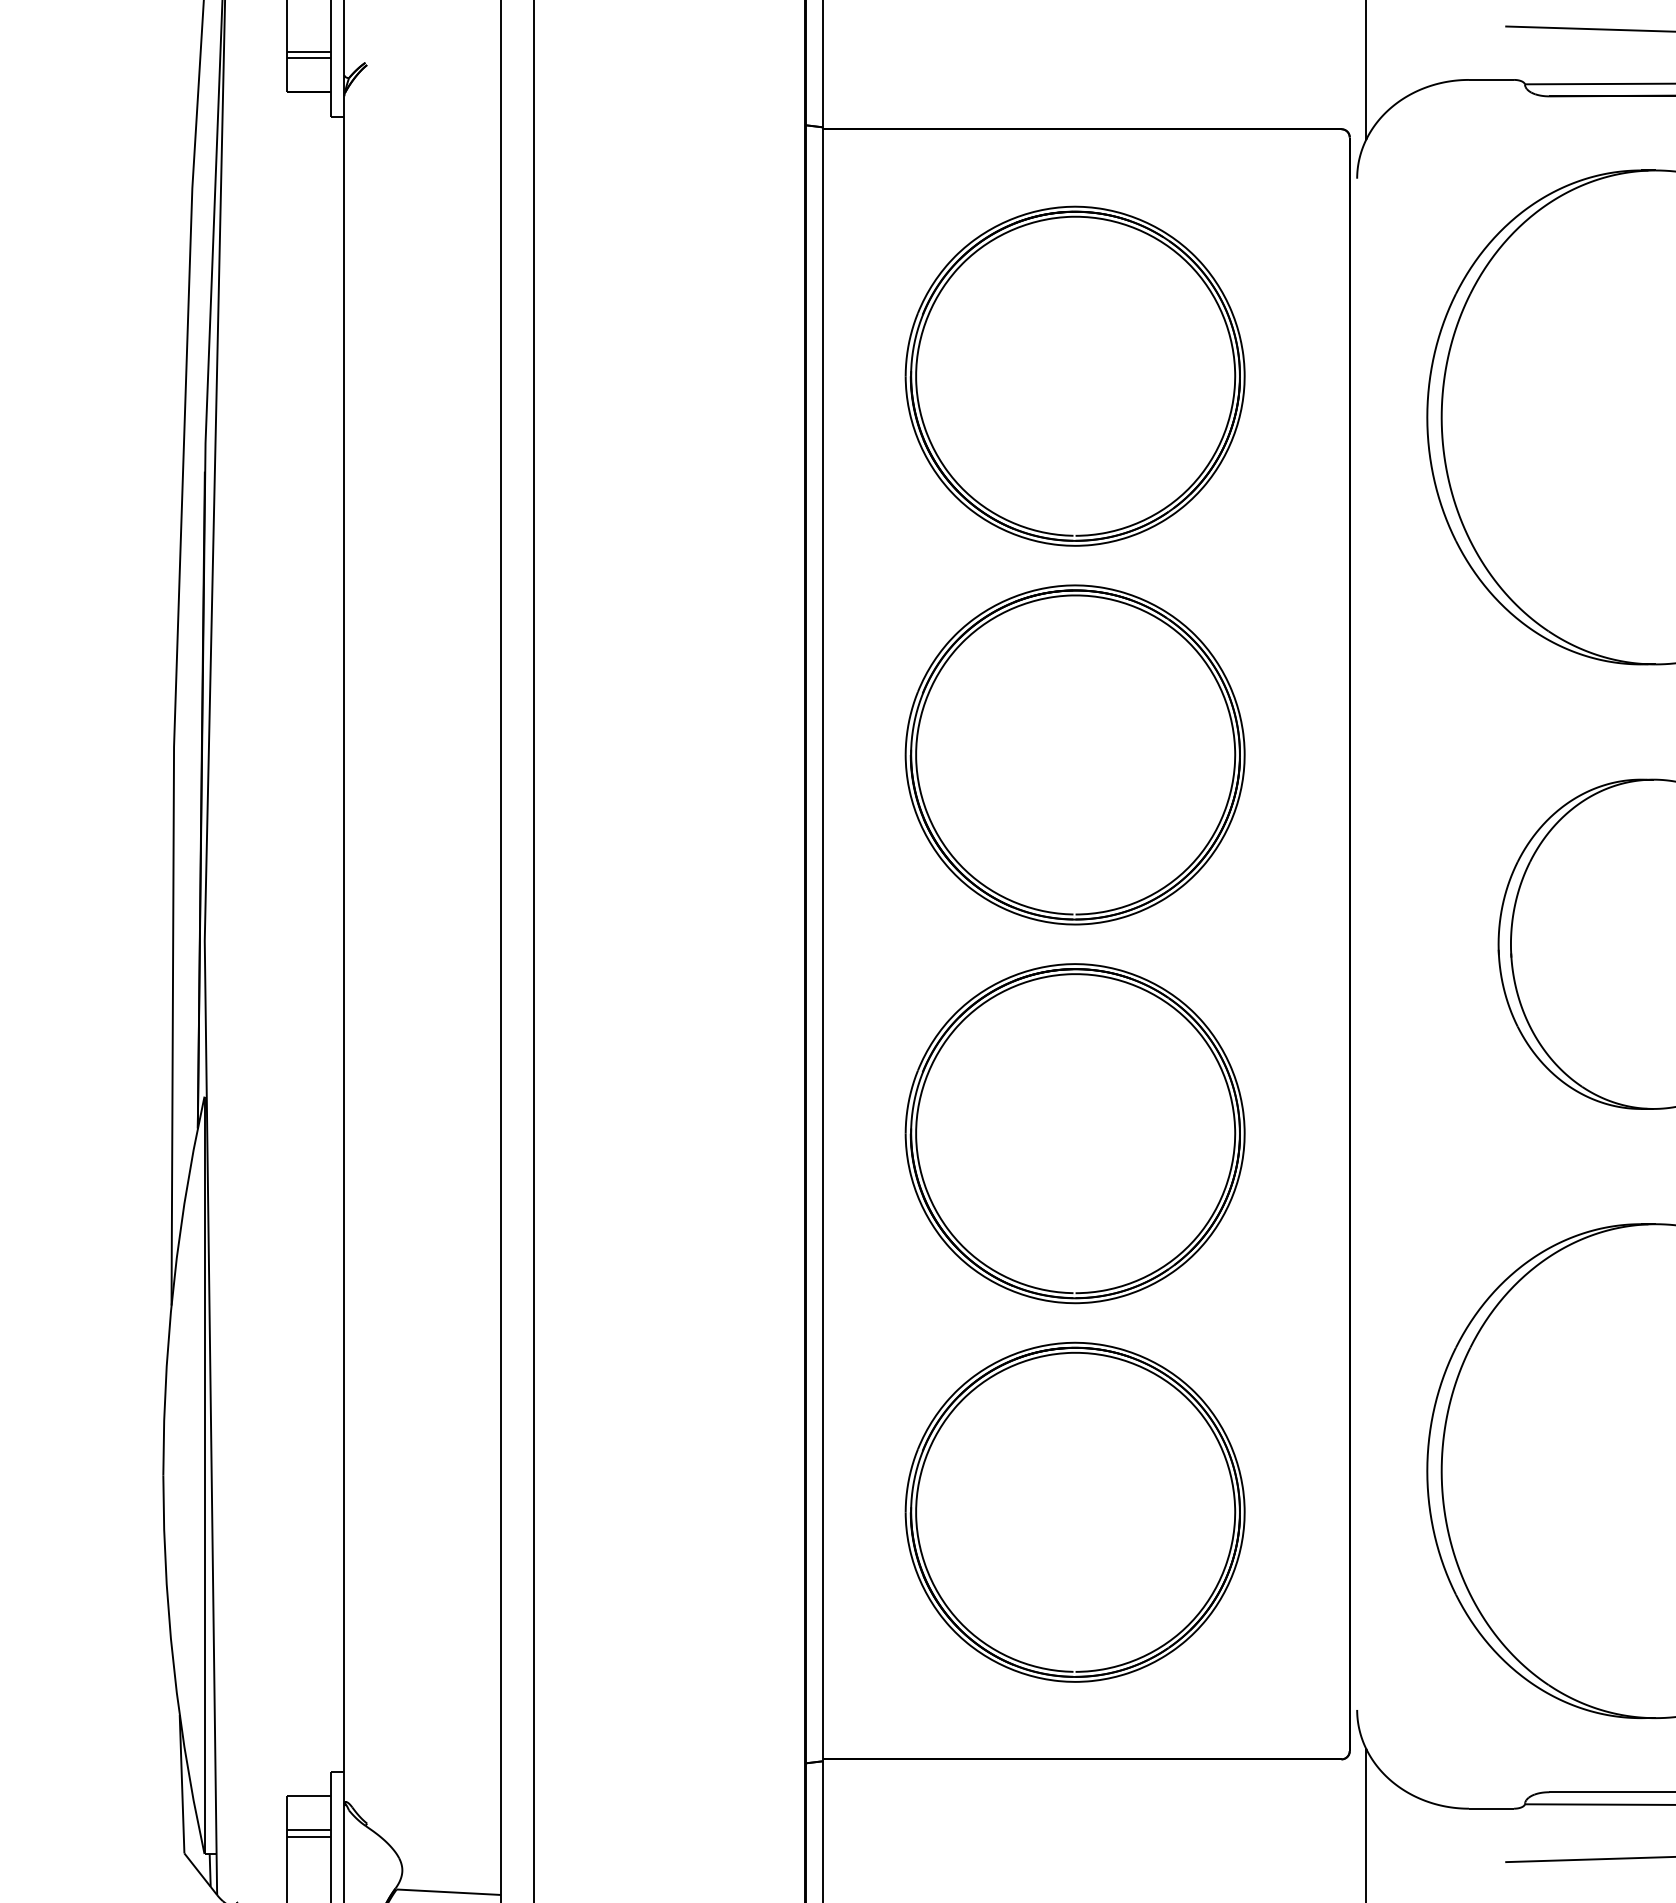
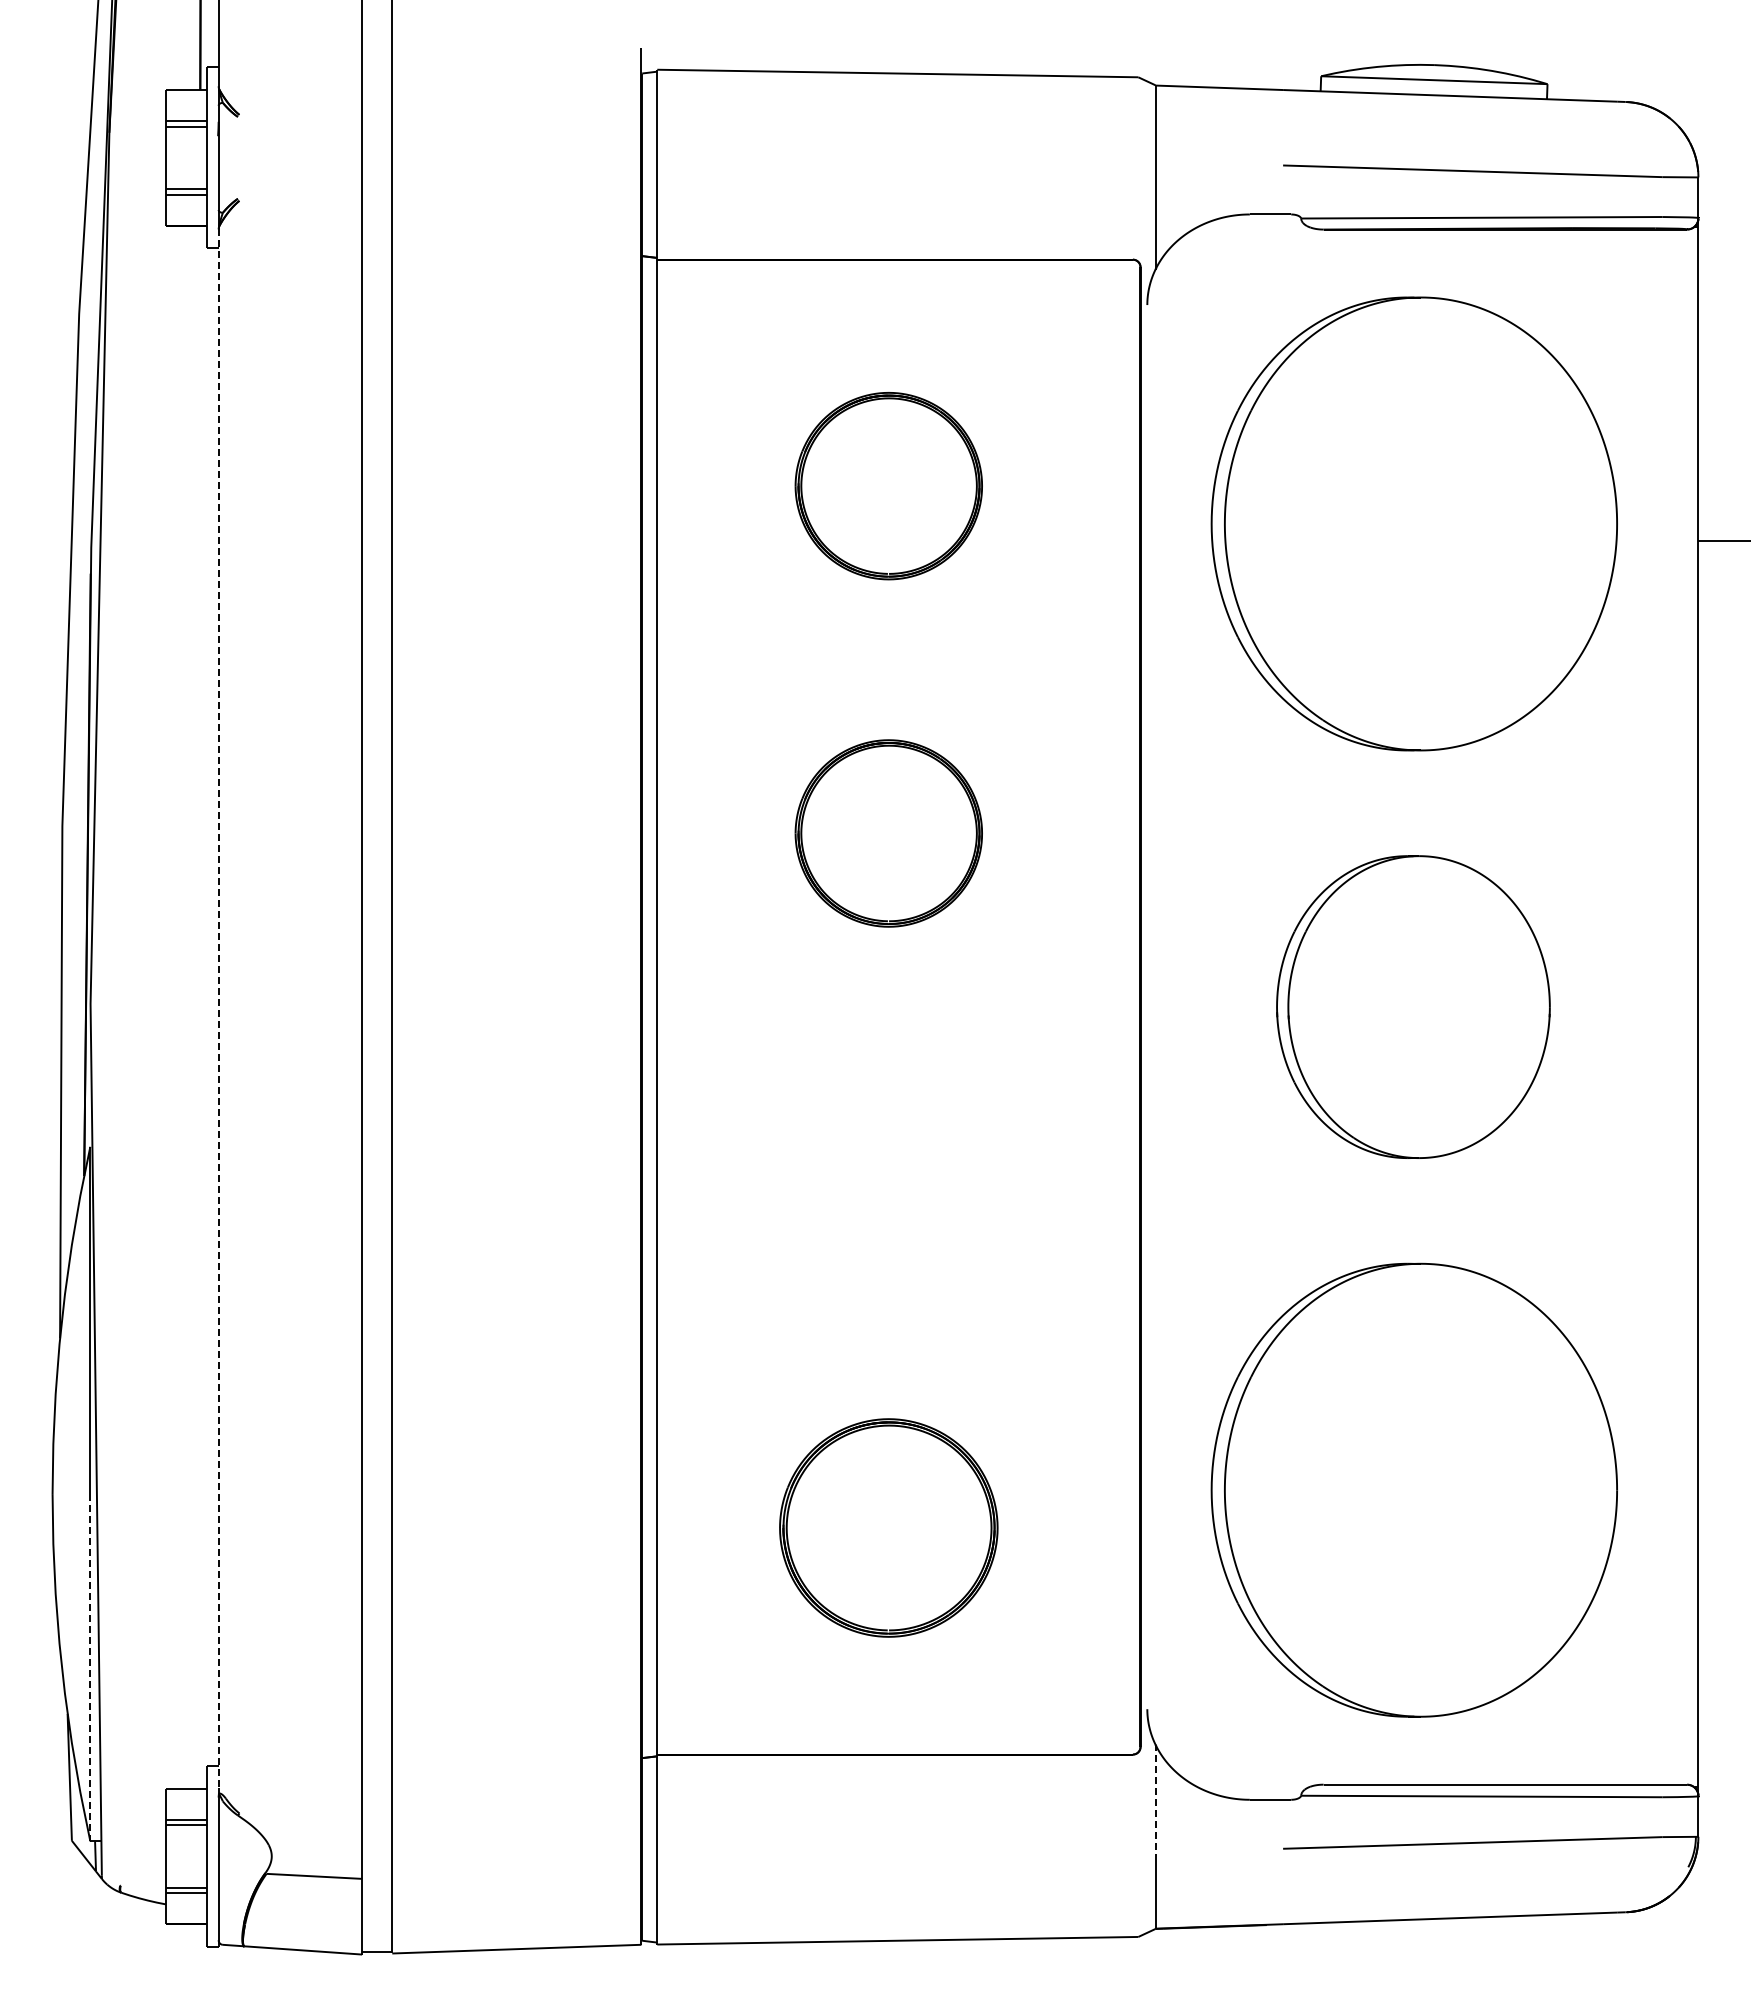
part: (1074, 375) -> (888, 485), size x0.6
part: (1074, 754) -> (888, 833), size x0.6
line: (344, 945) -> (218, 1008), solid -> dashed
part: (1074, 1133) -> (888, 1180), removed
part: (1074, 1511) -> (888, 1527), size x0.7
line: (204, 1664) -> (90, 1667), solid -> dashed
line: (1366, 1811) -> (1155, 1802), solid -> dashed

